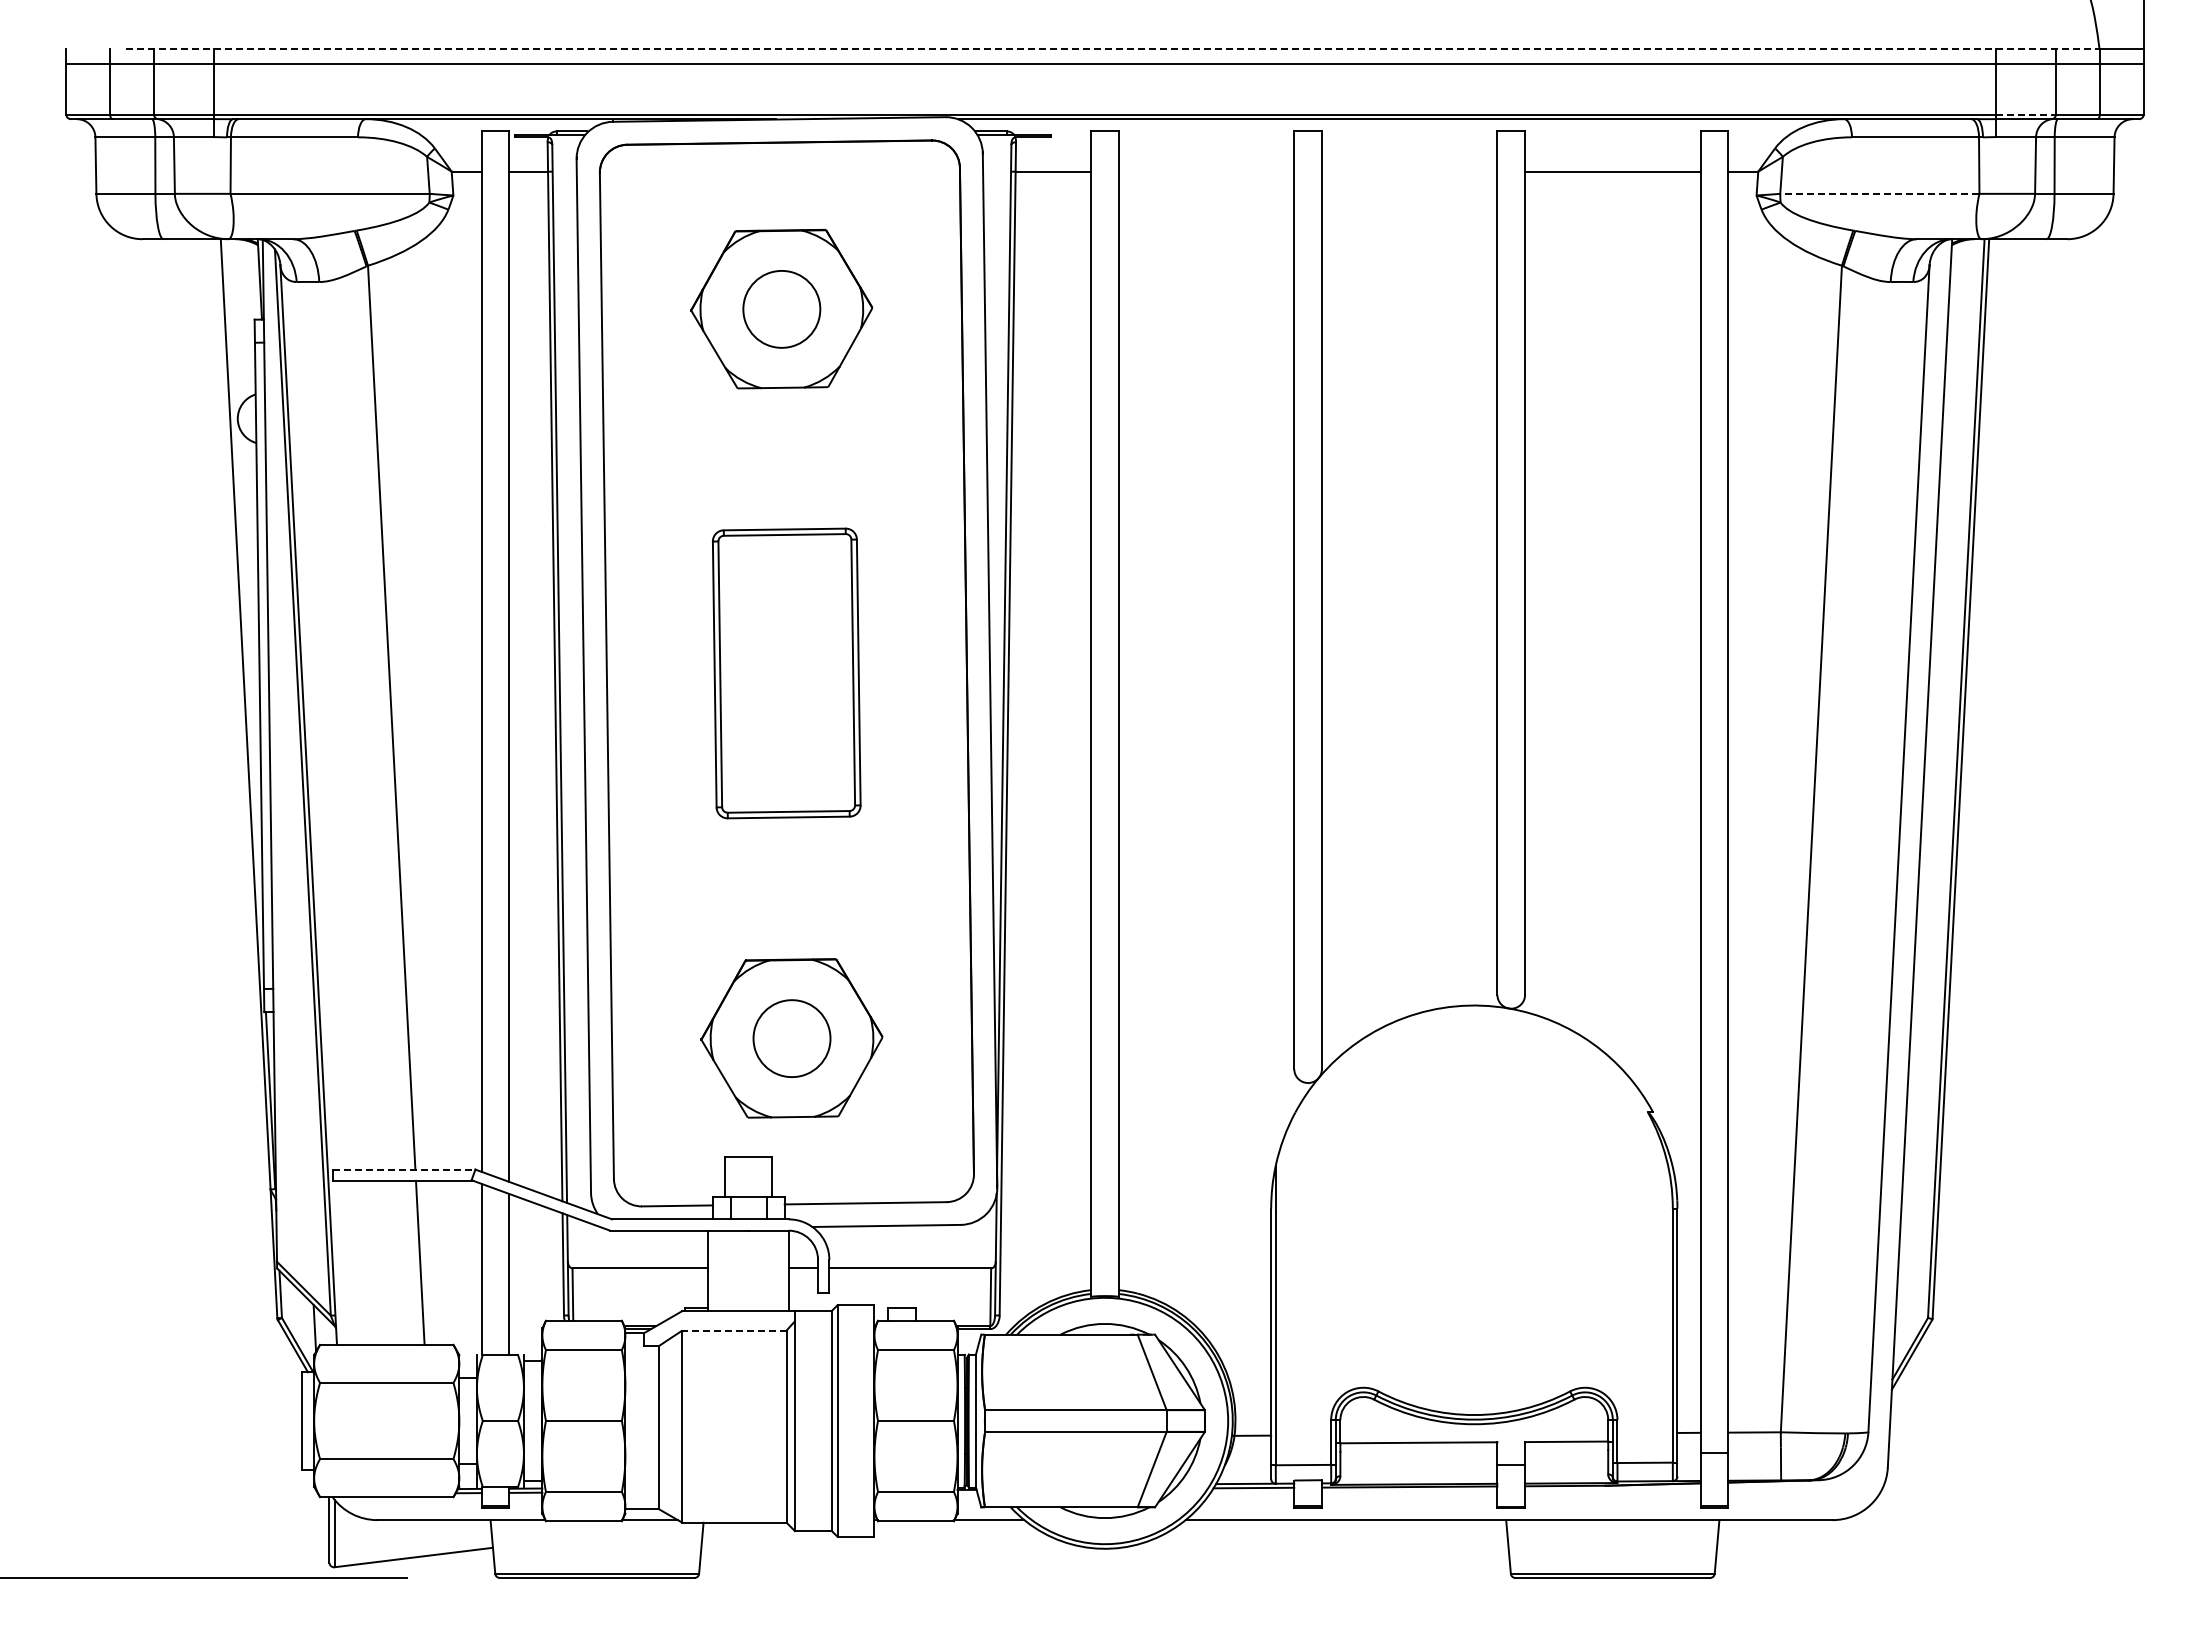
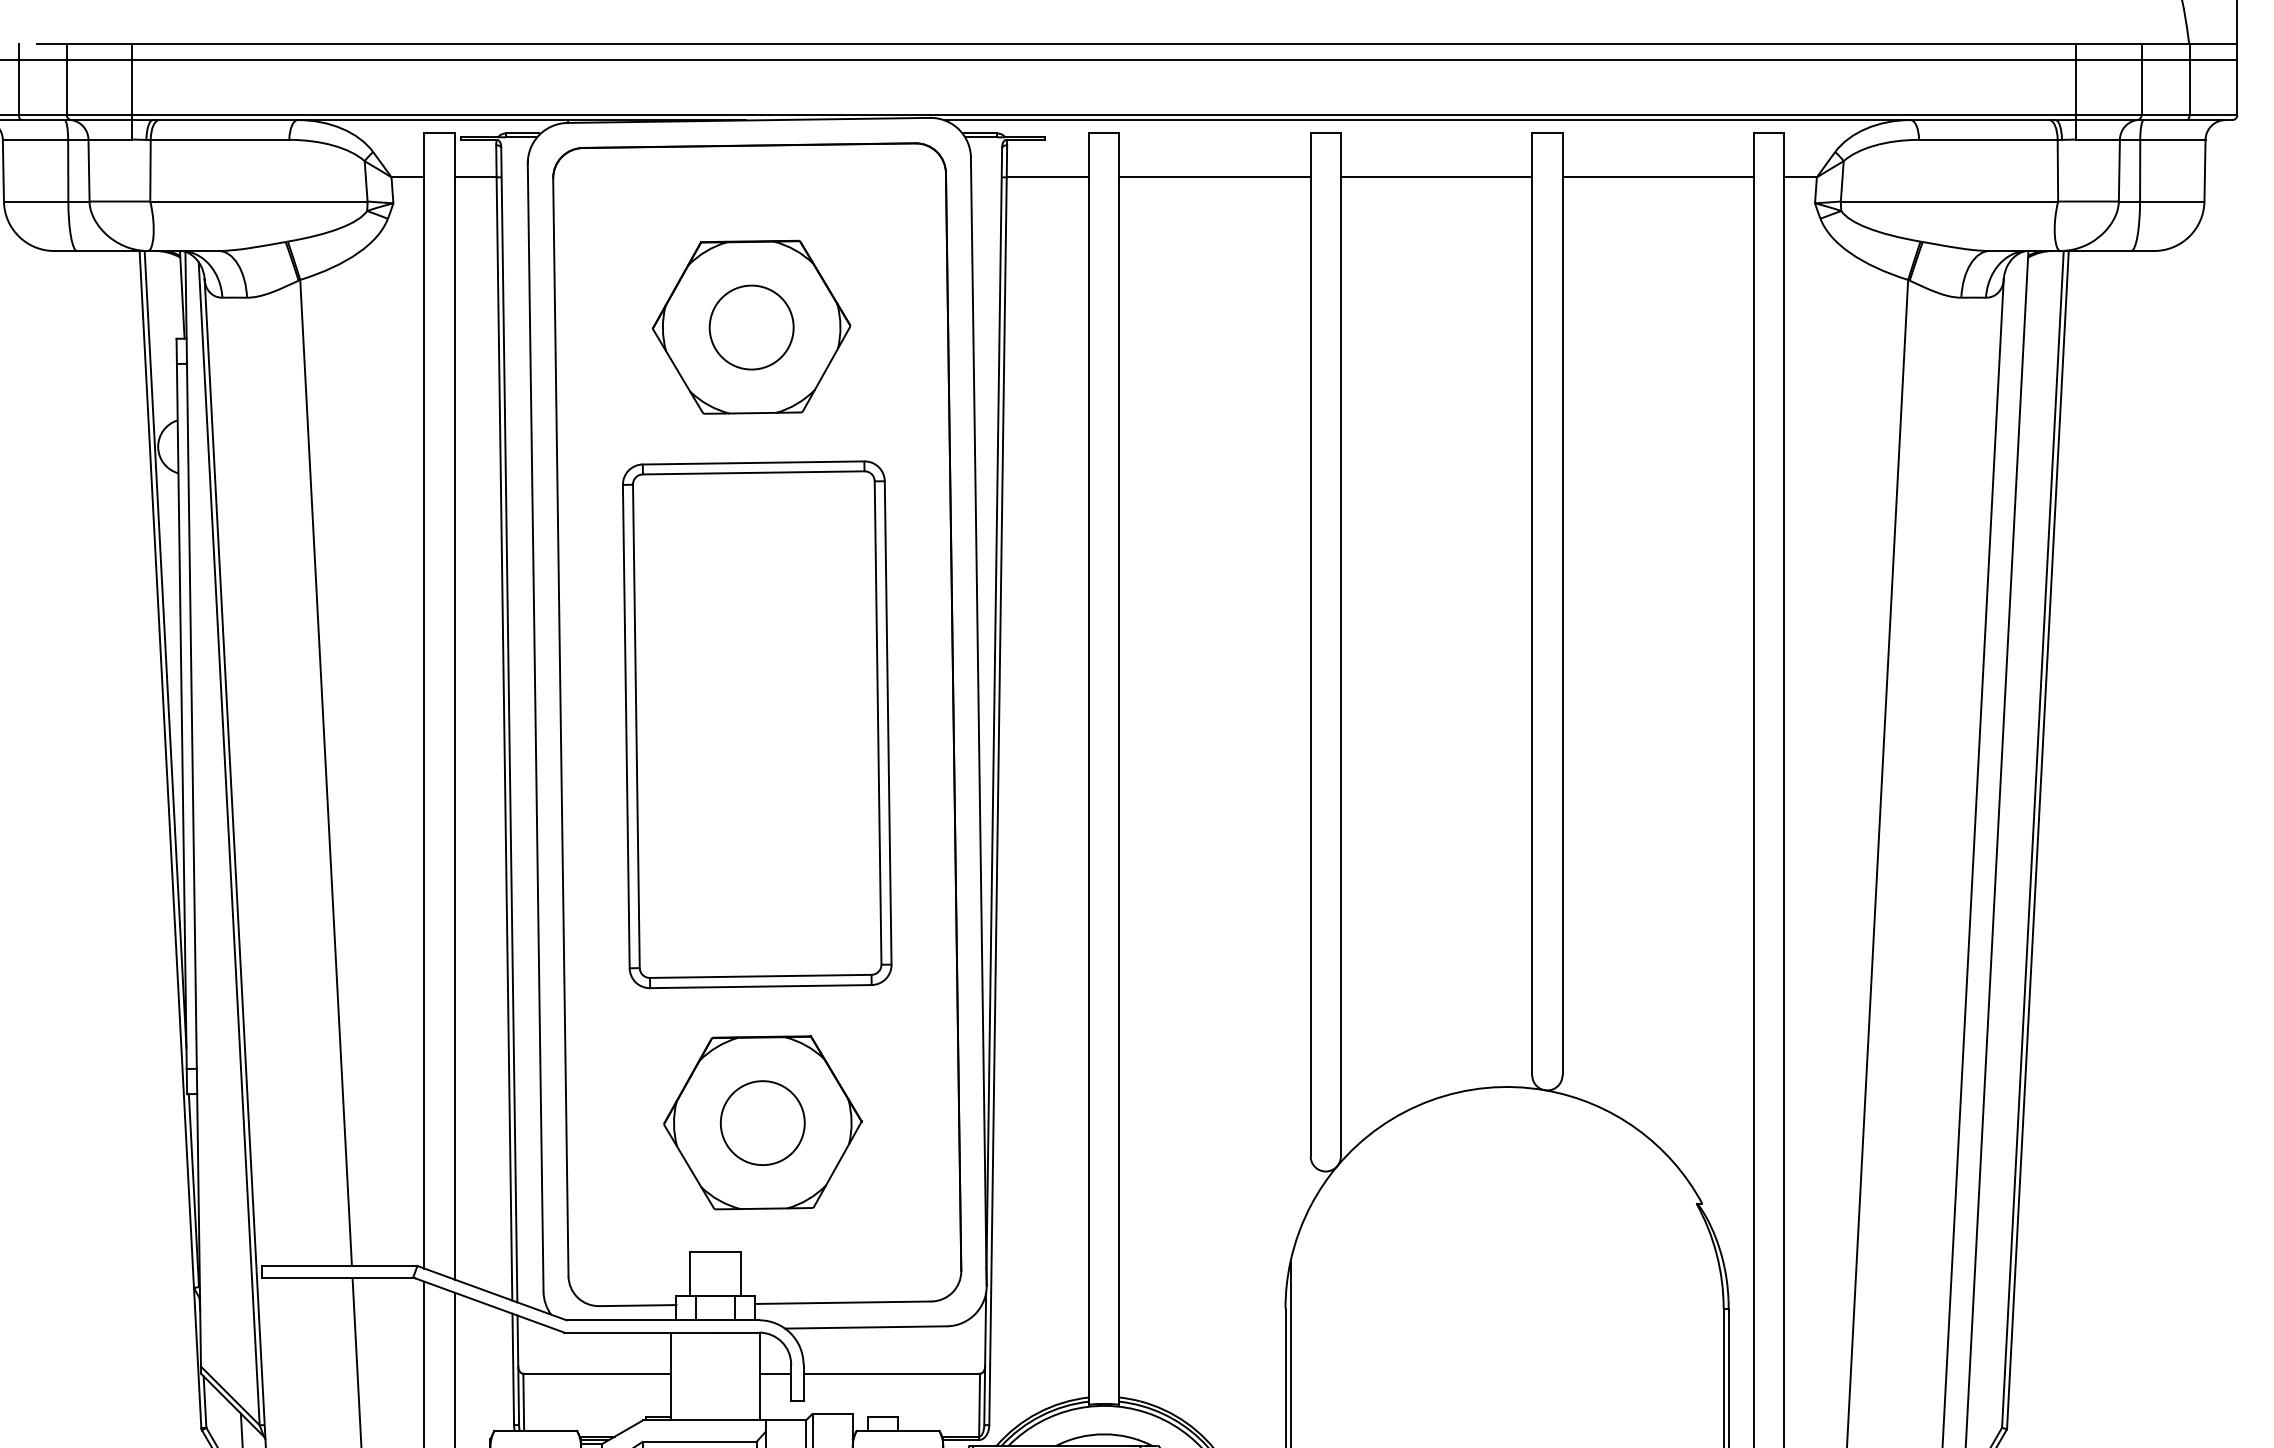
line: (1112, 49) -> (1112, 44), dashed -> solid
line: (2026, 114) -> (2109, 114), dashed -> solid
line: (1206, 171) -> (1214, 177), added
line: (1409, 171) -> (1436, 177), added
line: (1879, 193) -> (1949, 201), dashed -> solid
line: (244, 604) -> (165, 649), added
part: (786, 673) -> (756, 724), size x1.67
line: (404, 1169) -> (340, 1265), dashed -> solid
line: (734, 1330) -> (700, 1441), dashed -> solid

